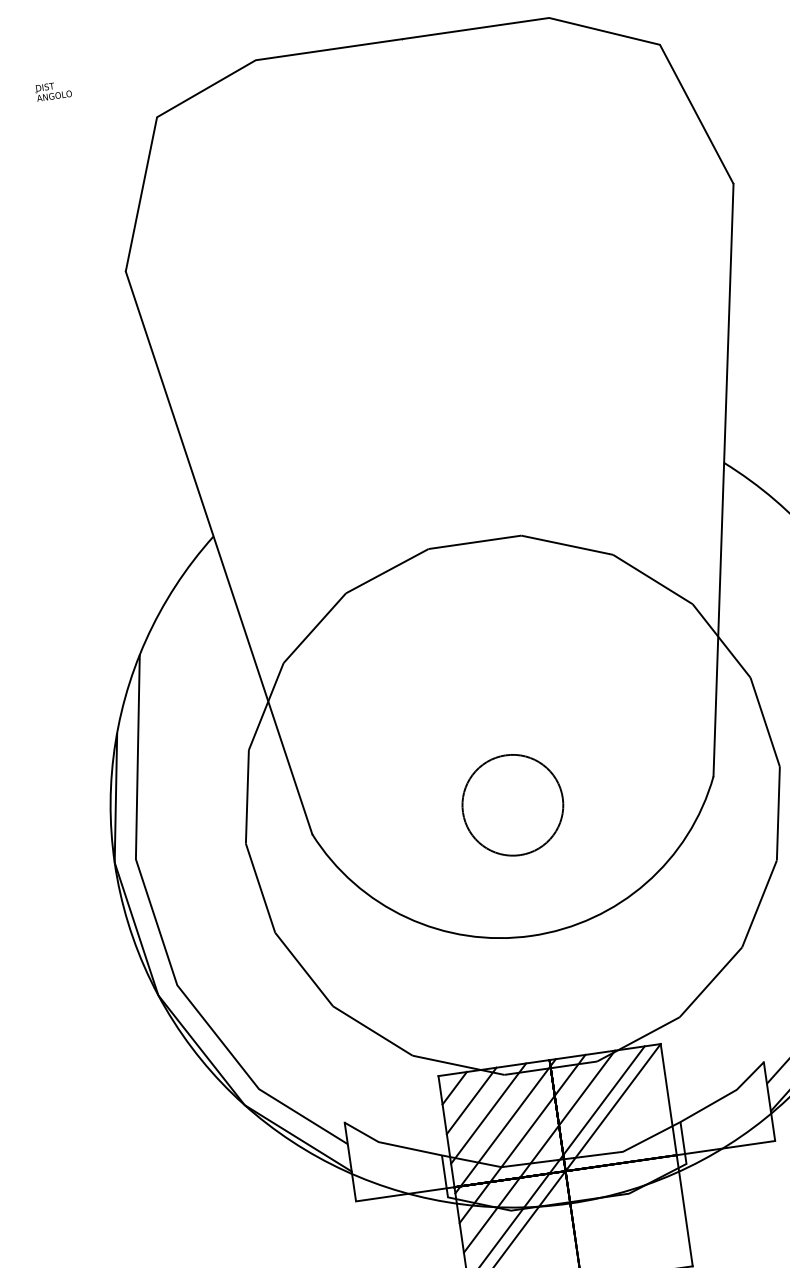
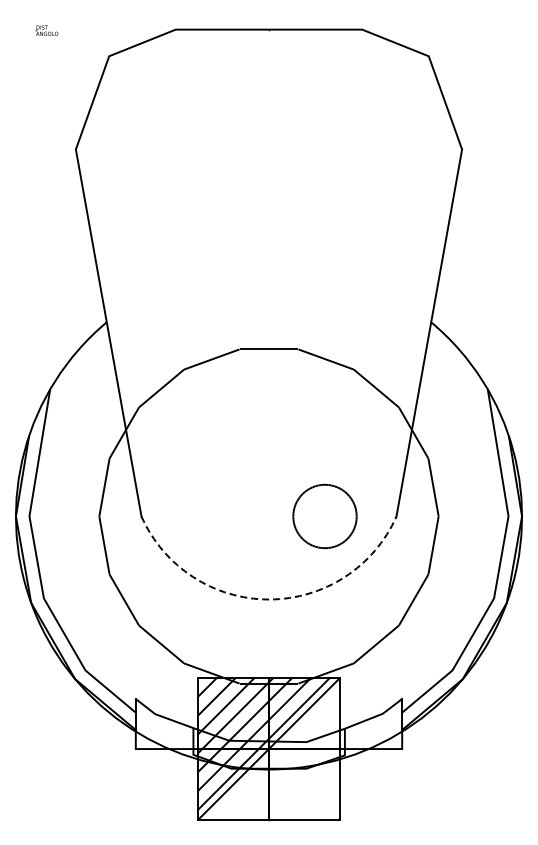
circle: (512, 805) -> (324, 516), moved
arc: (530, 935) -> (268, 599), solid -> dashed

